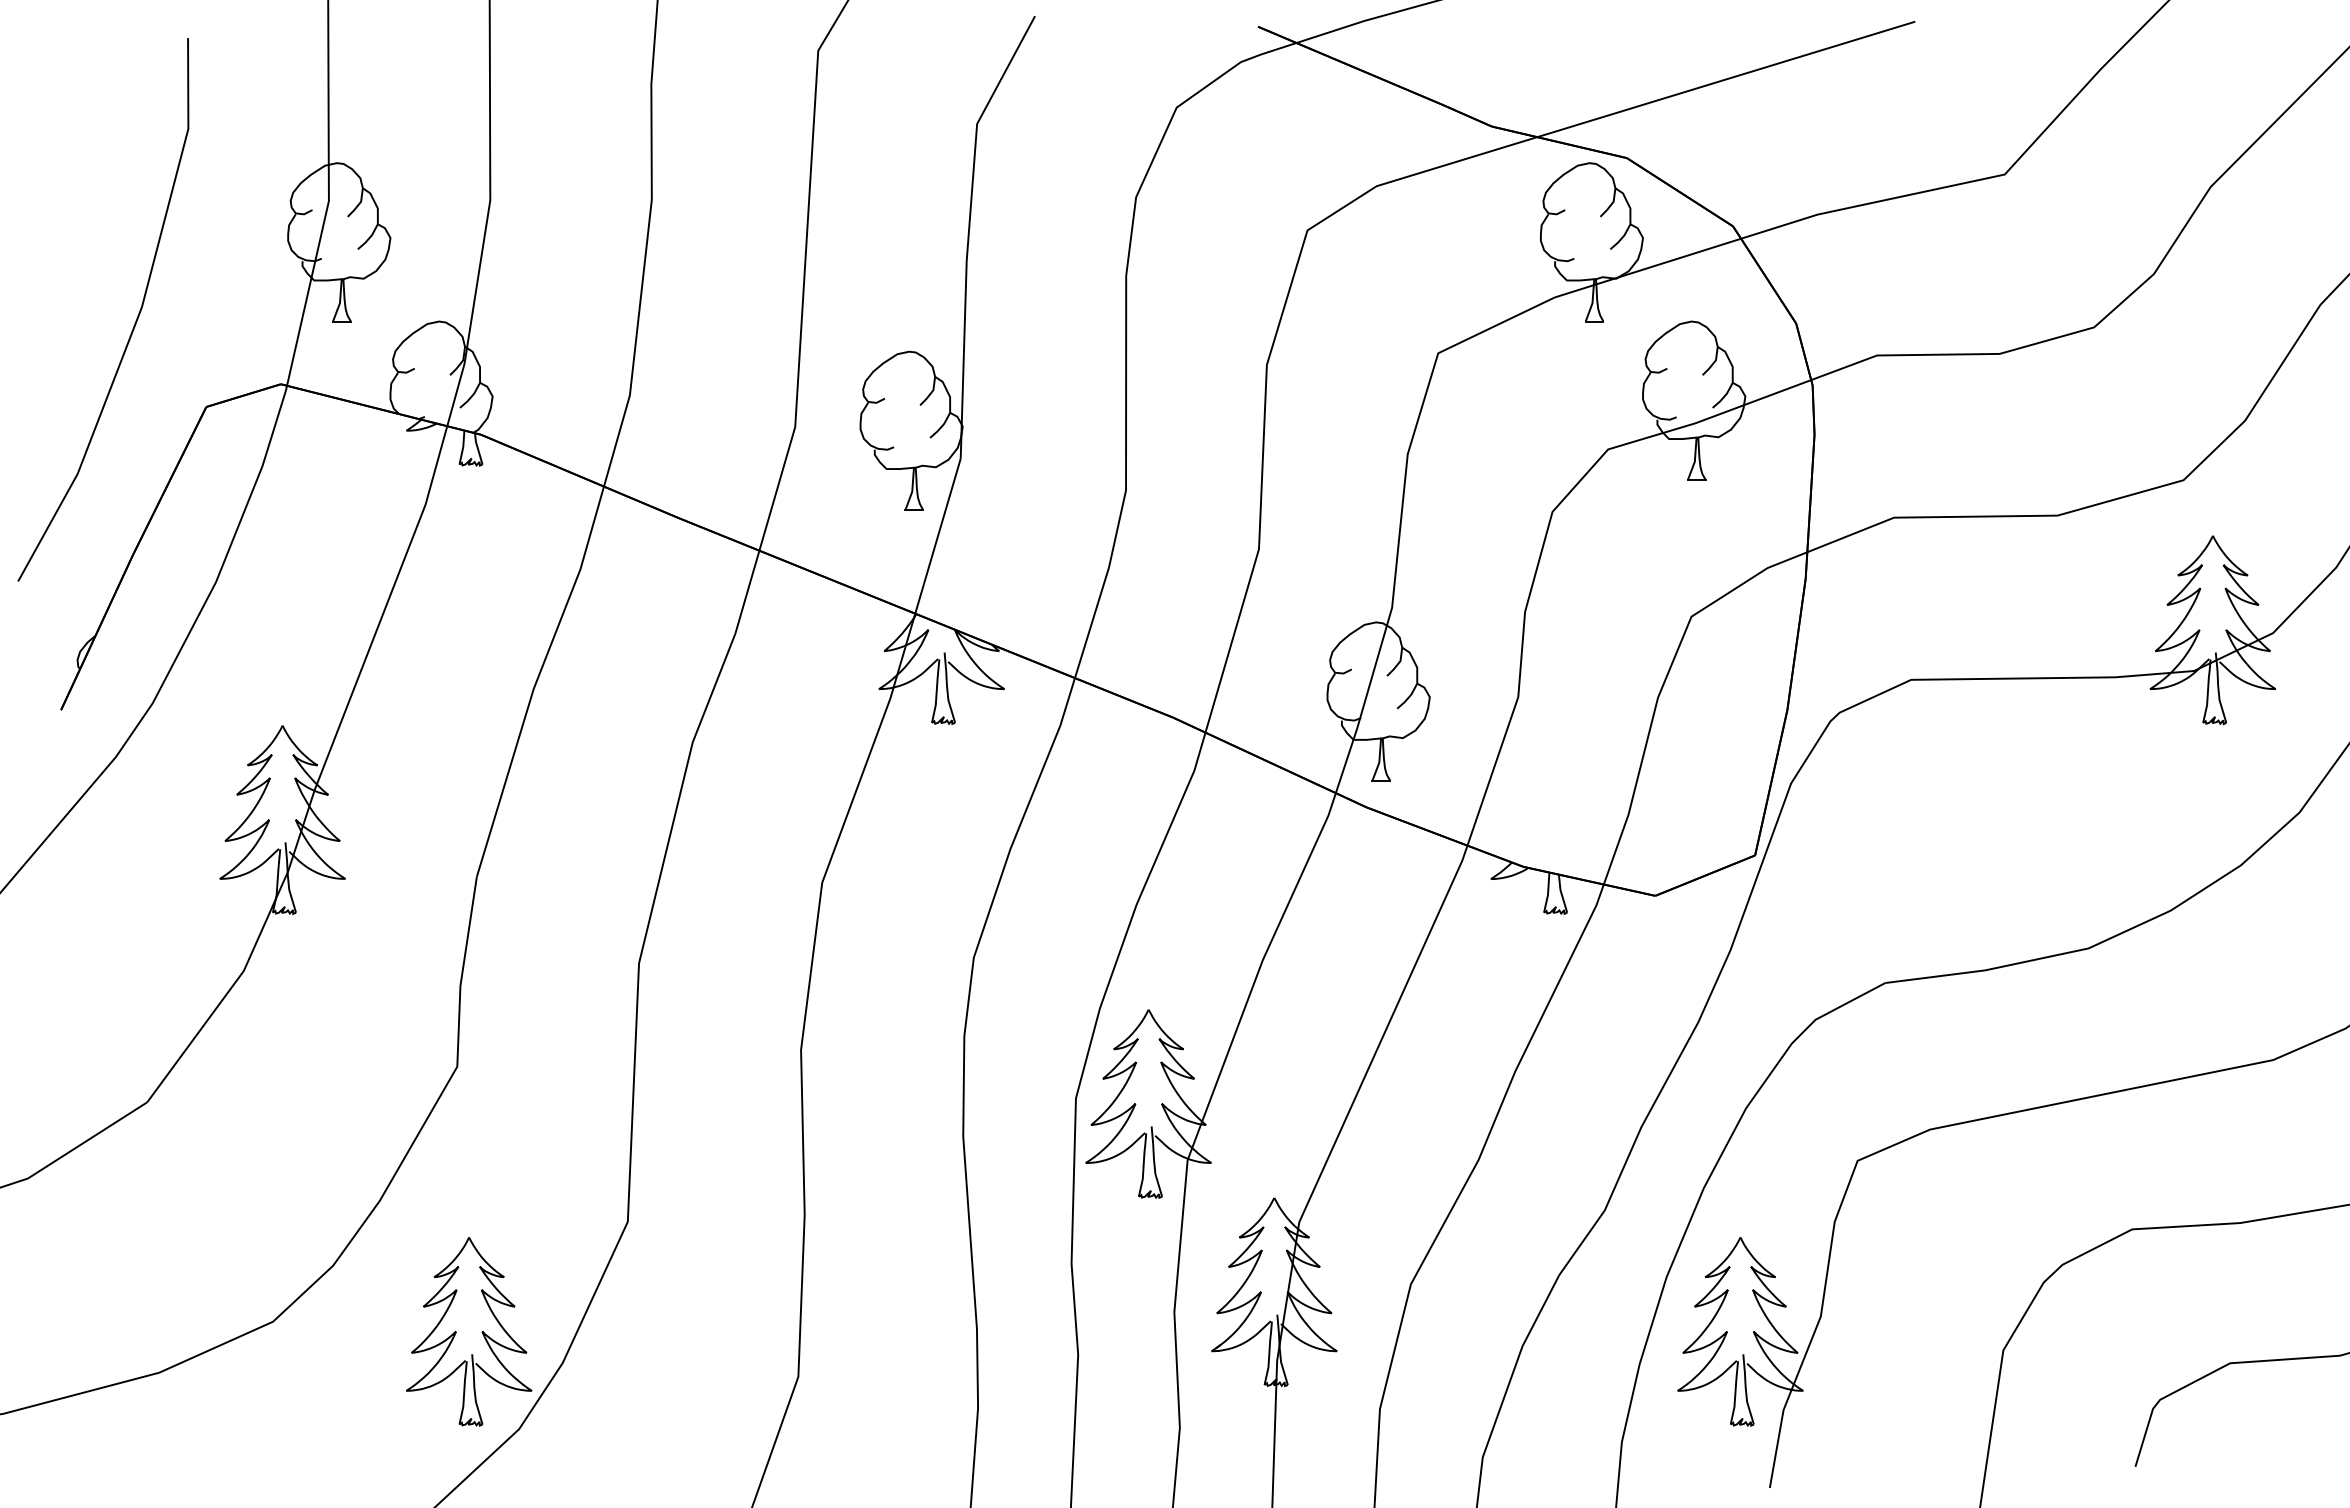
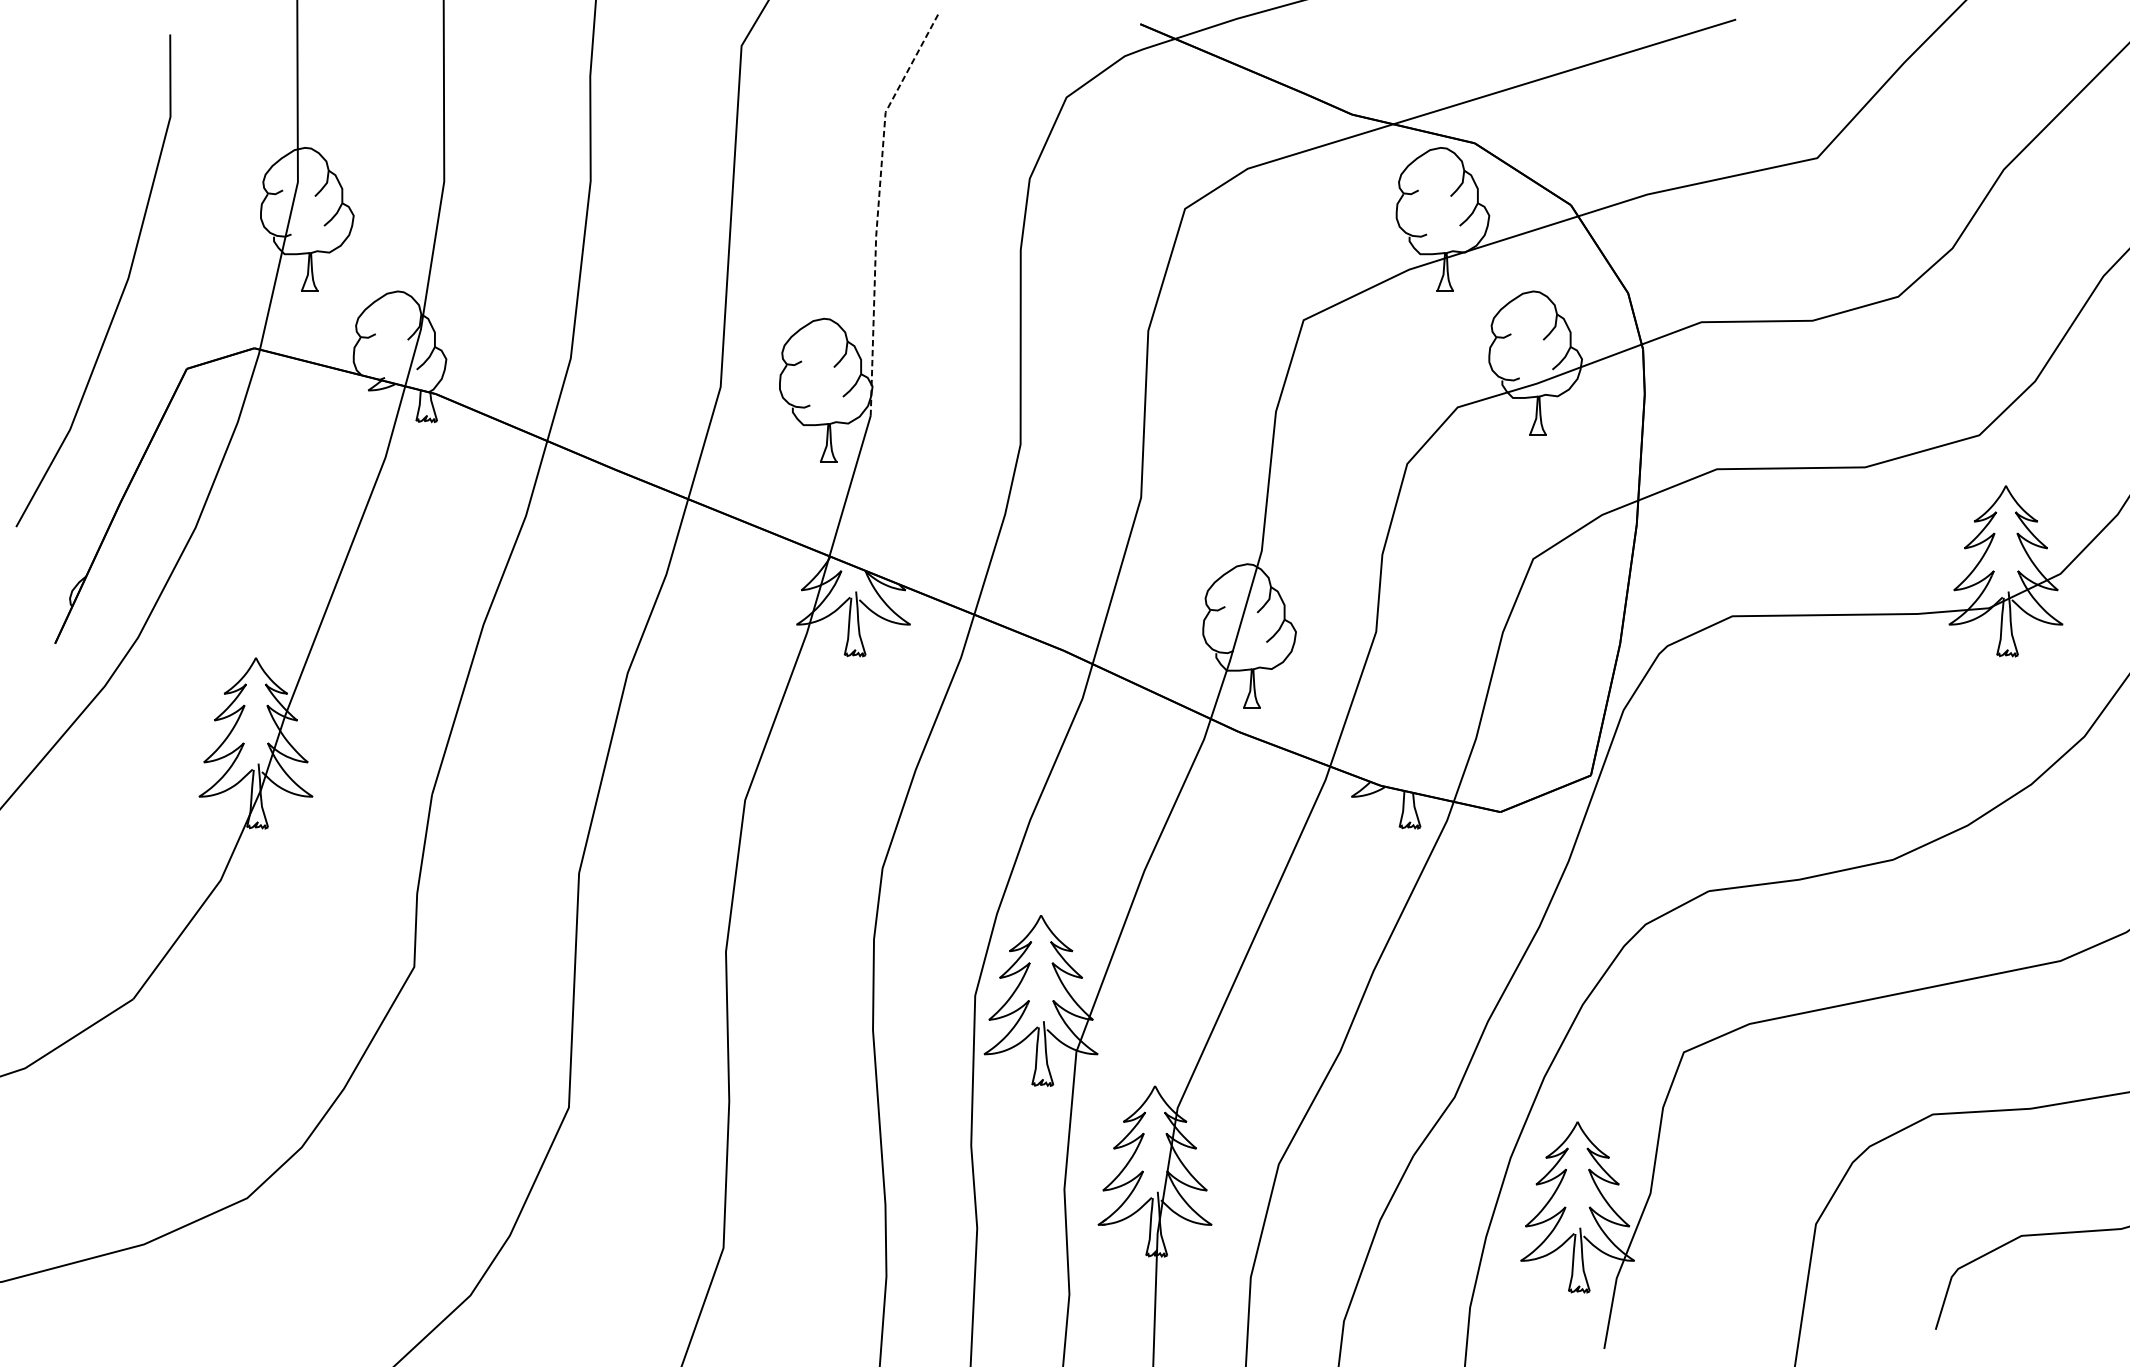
line: (969, 230) -> (878, 208), solid -> dashed
part: (481, 1332) -> (436, 1207), removed

